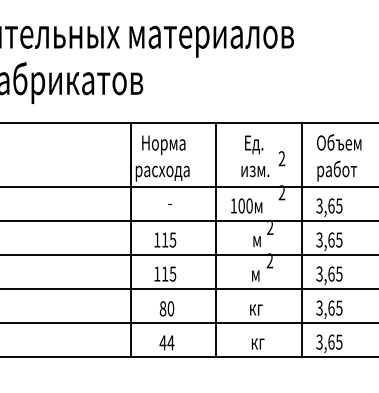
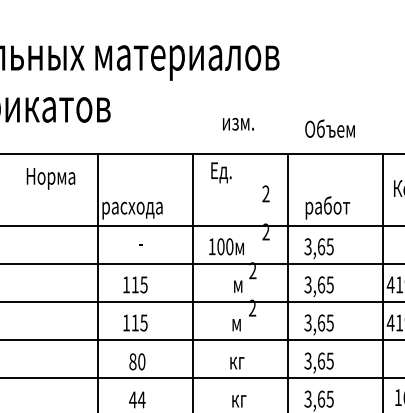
text: (339, 142) -> (330, 128), moved
text: (254, 144) -> (221, 172), moved
text: (163, 145) -> (50, 179), moved
text: (255, 171) -> (238, 124), moved

